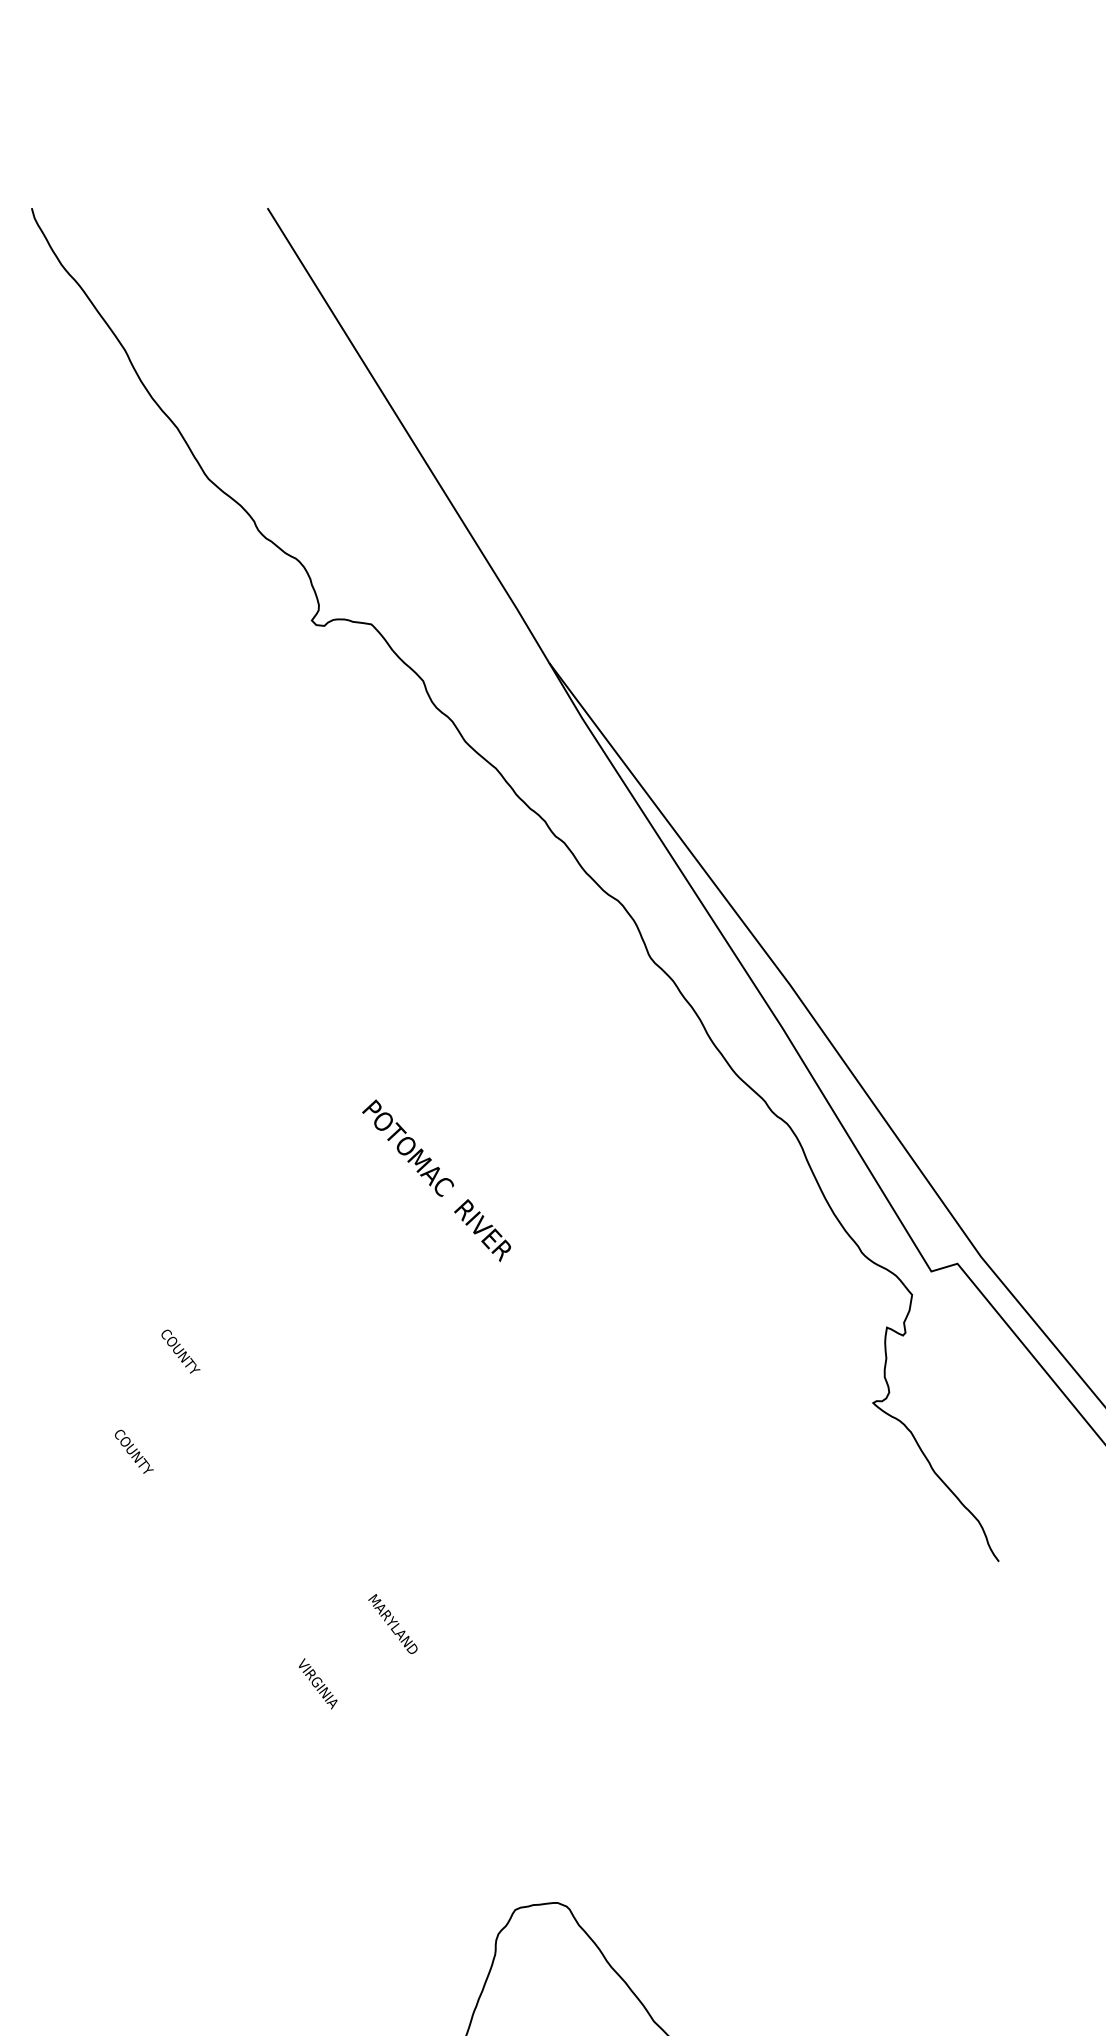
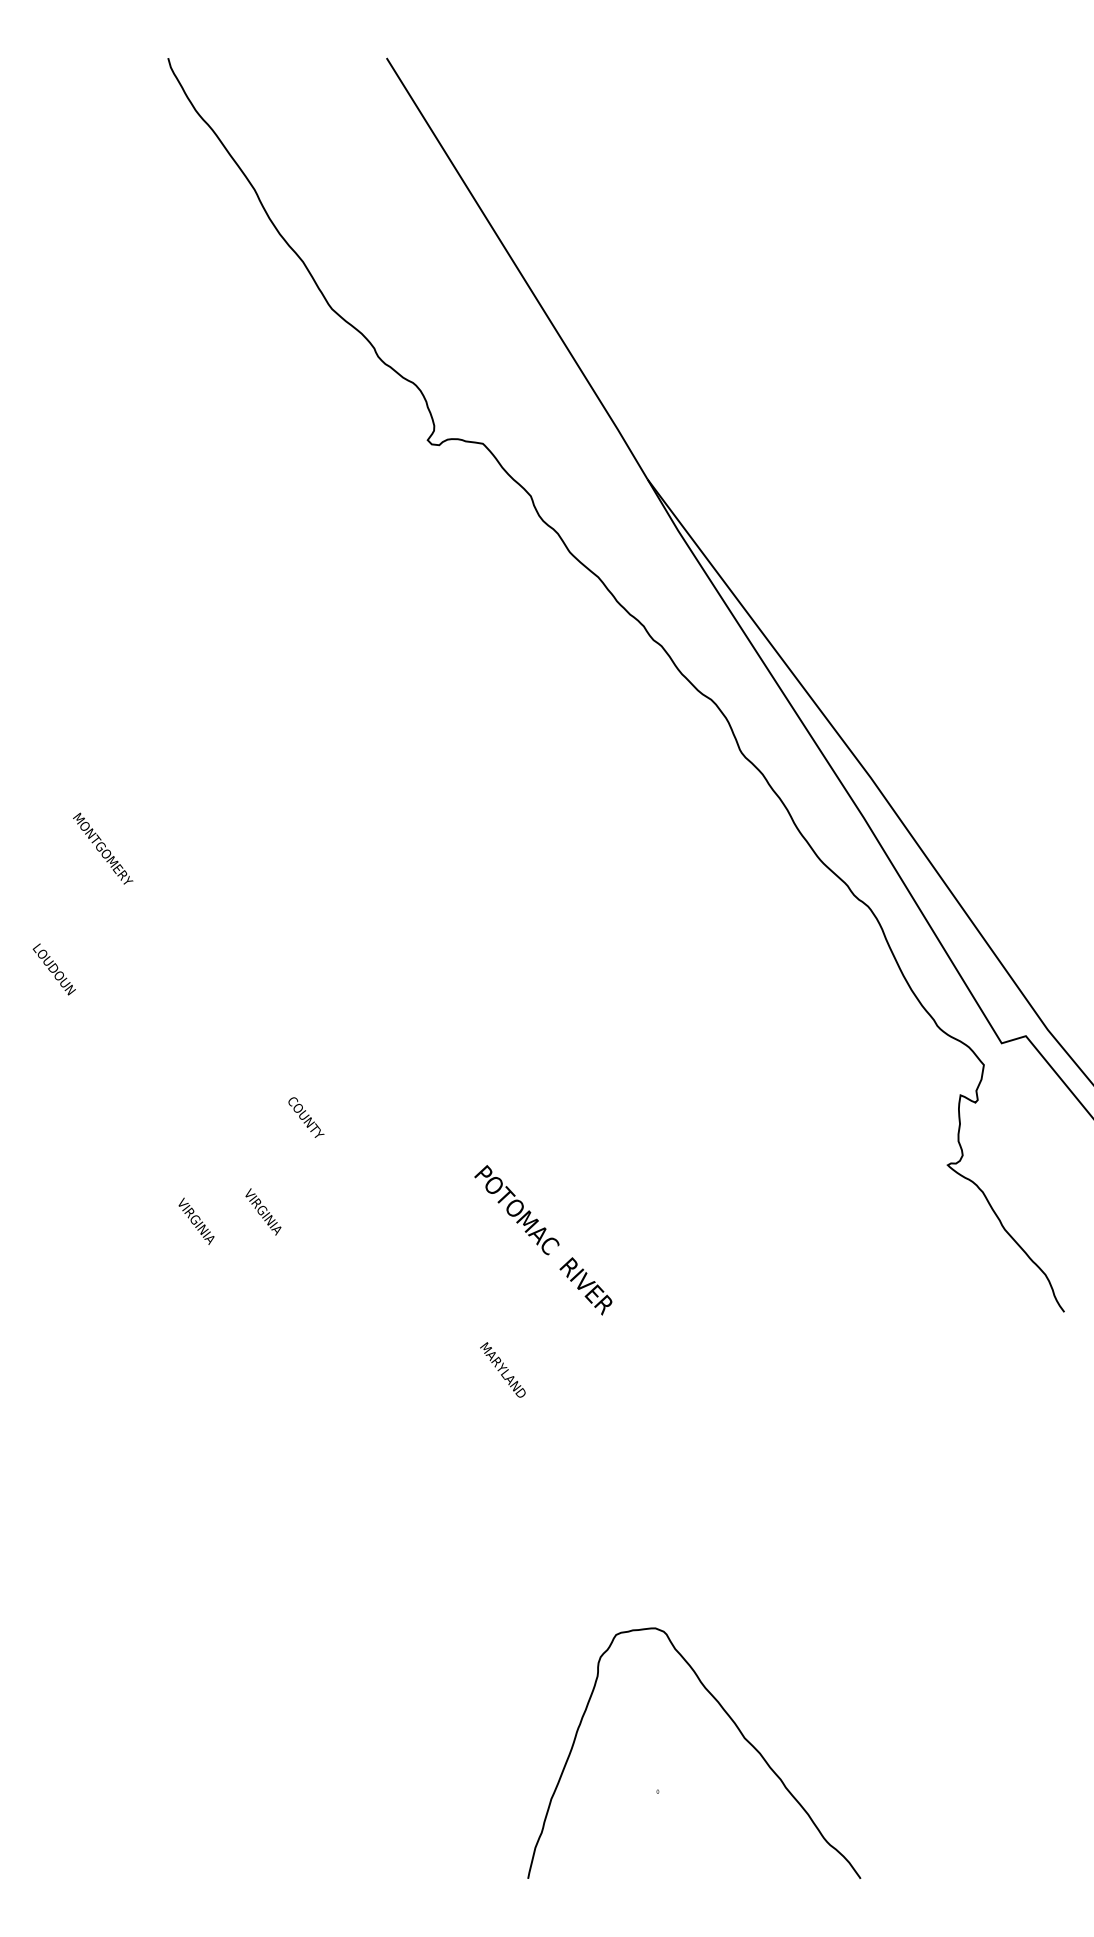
text: (436, 1181) -> (543, 1240), moved
text: (134, 1453) -> (263, 1211), COUNTY -> VIRGINIA
text: (318, 1682) -> (196, 1220), moved

